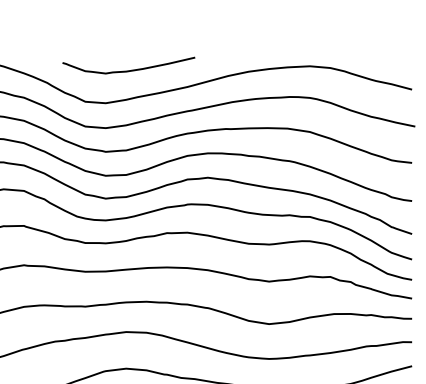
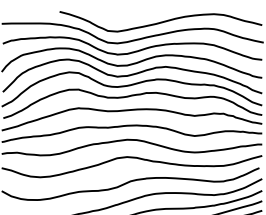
curve: (129, 69) -> (128, 15), removed

